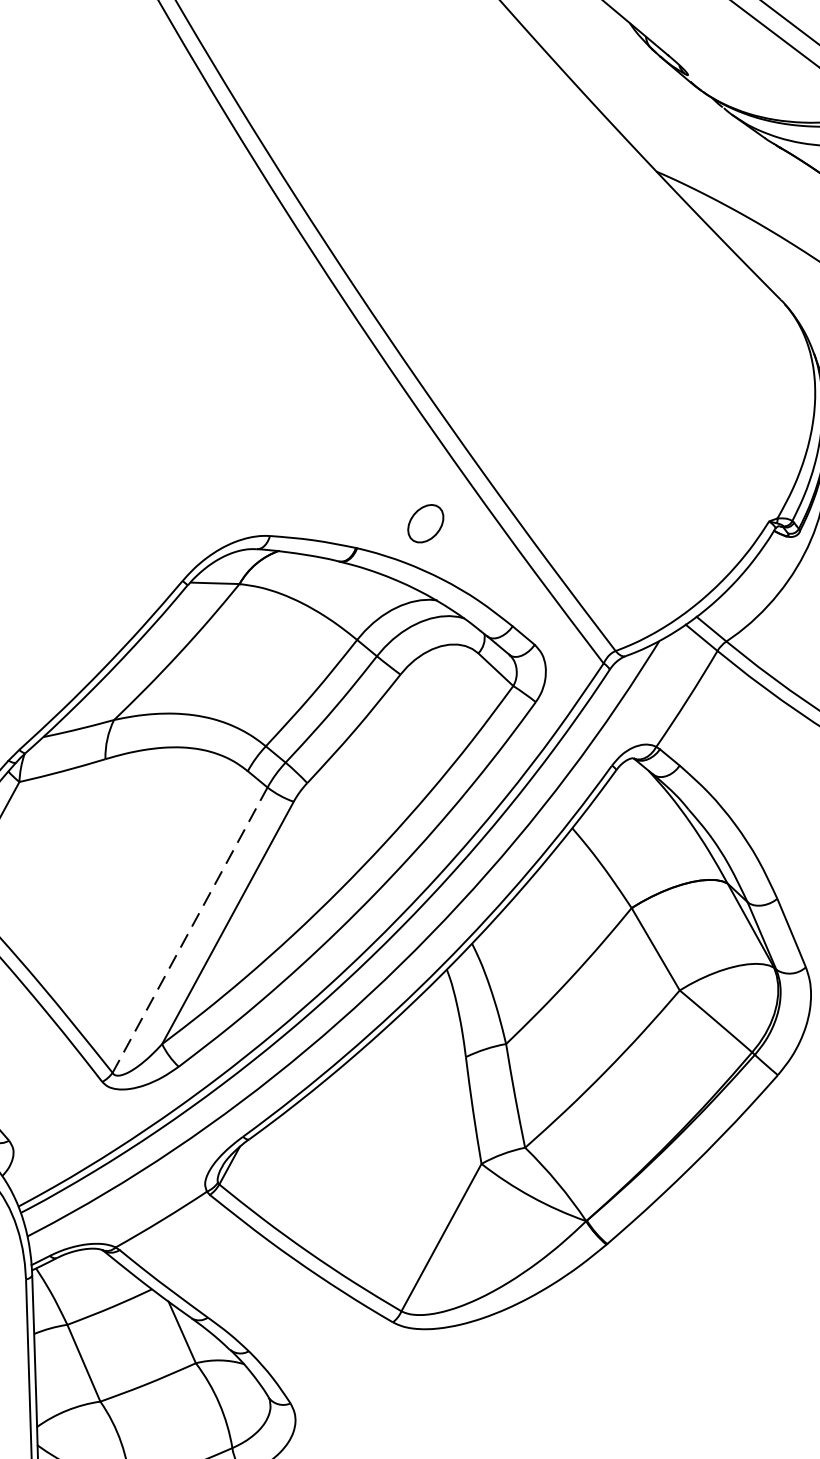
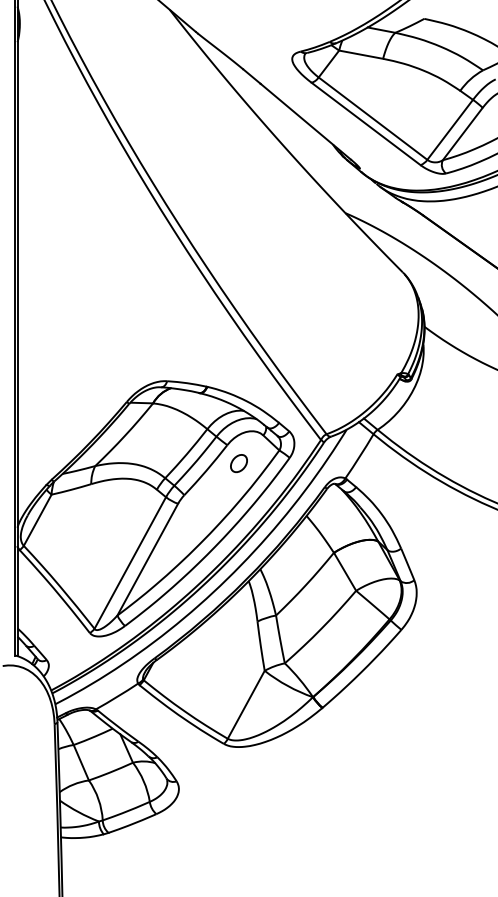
part: (424, 523) -> (238, 463), moved
line: (190, 931) -> (130, 563), dashed -> solid

